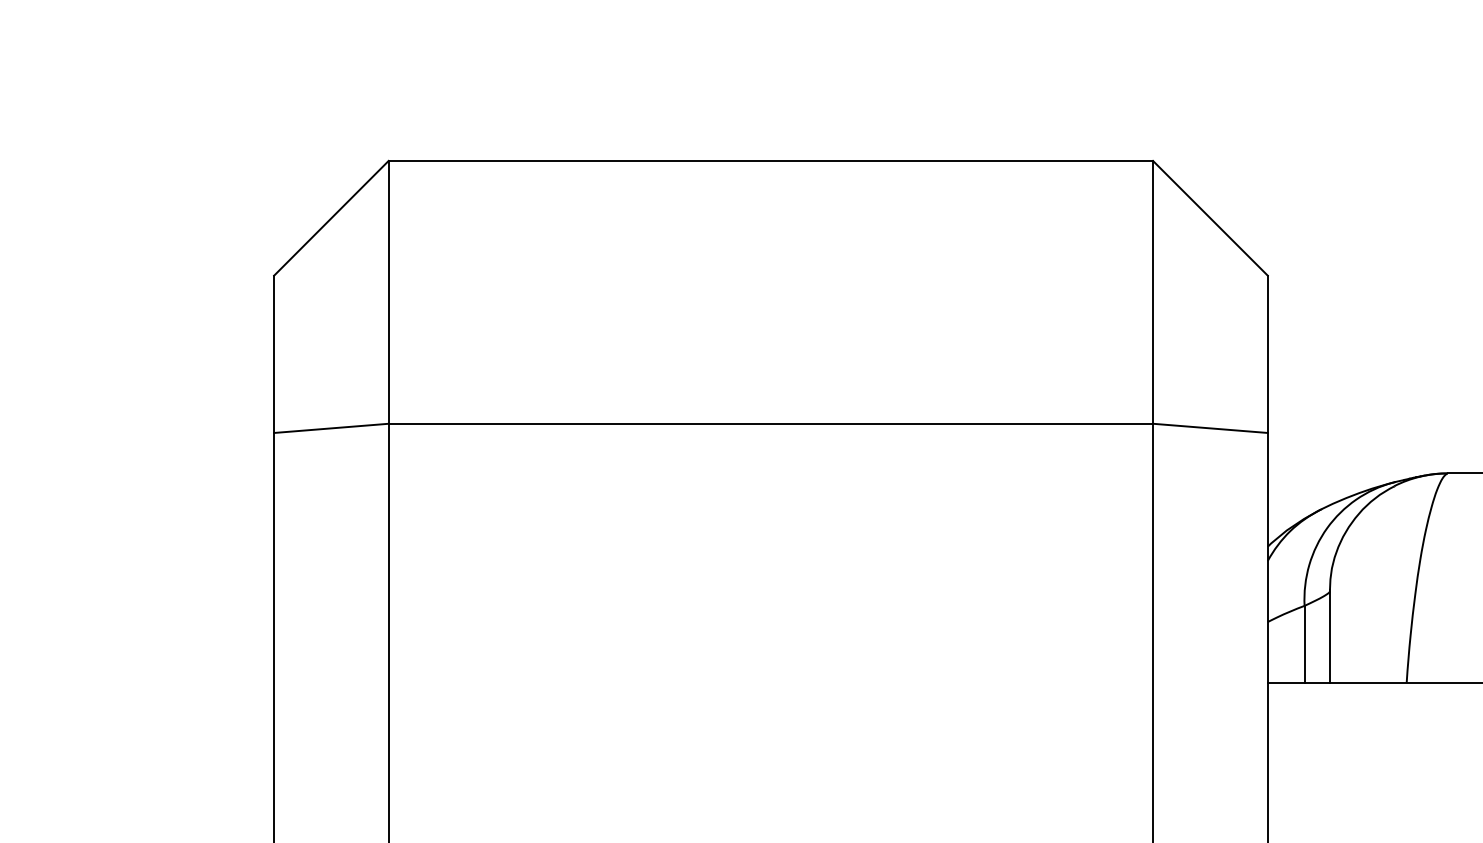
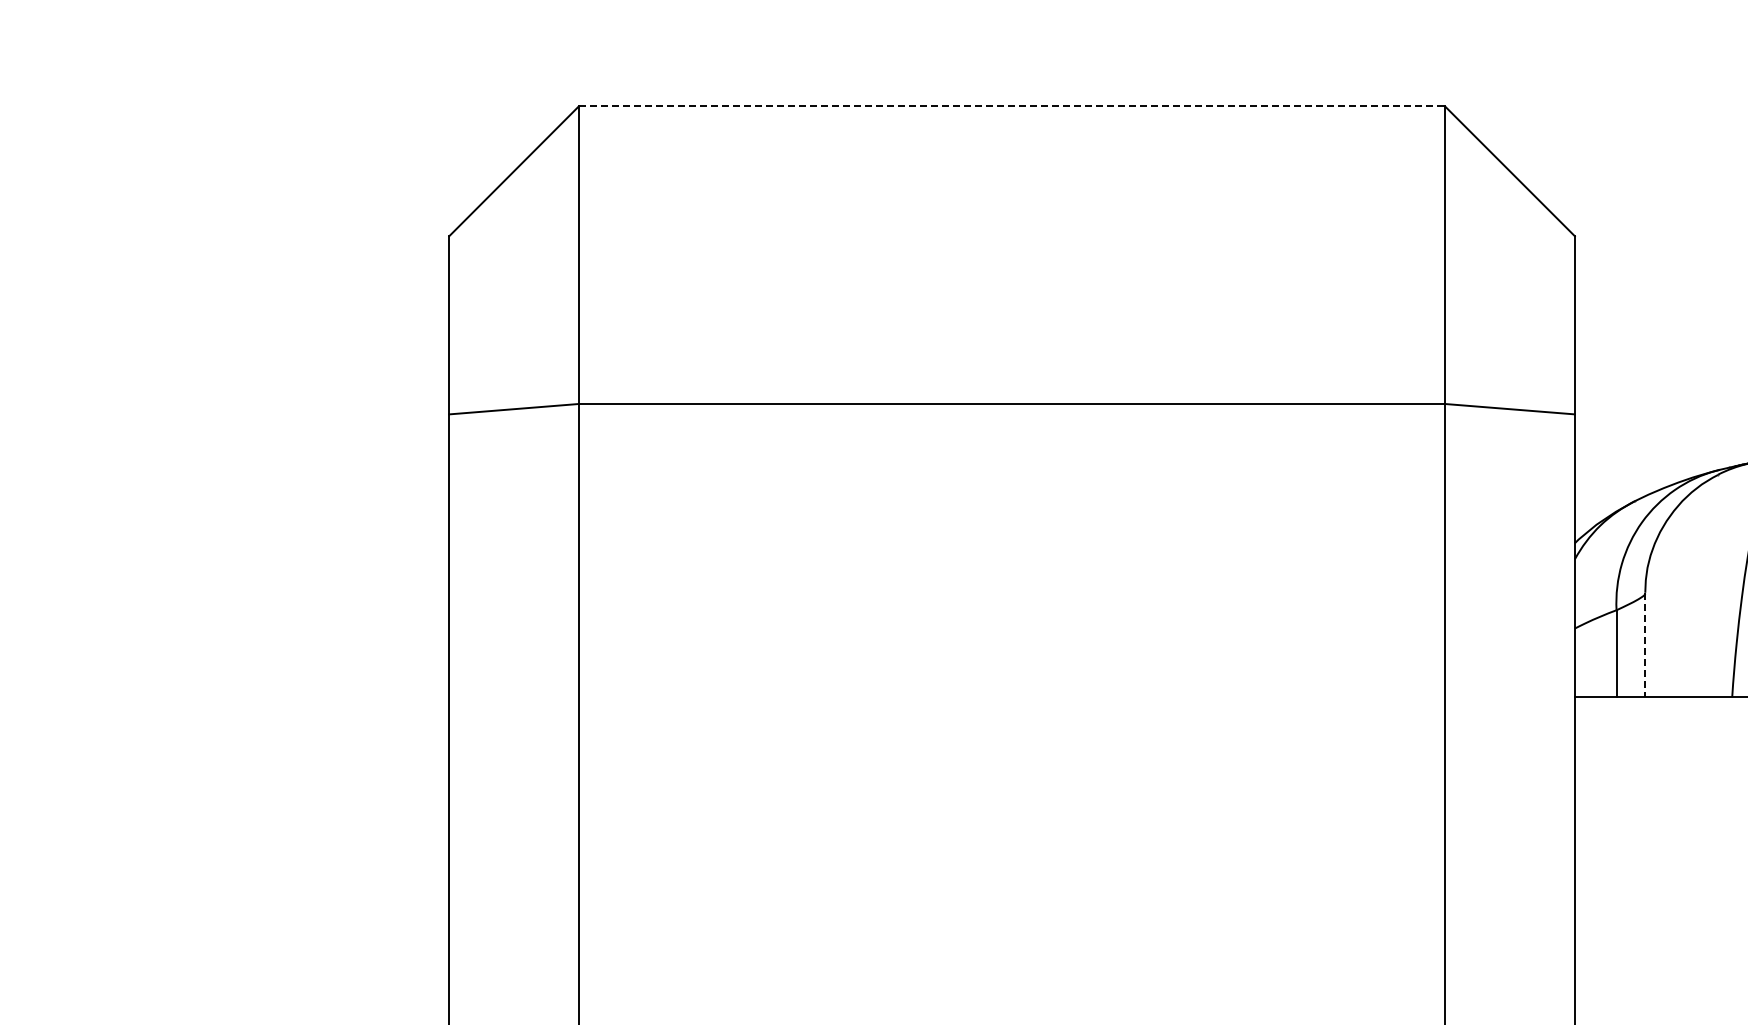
line: (770, 161) -> (1011, 106), solid -> dashed
line: (1330, 637) -> (1645, 645), solid -> dashed

